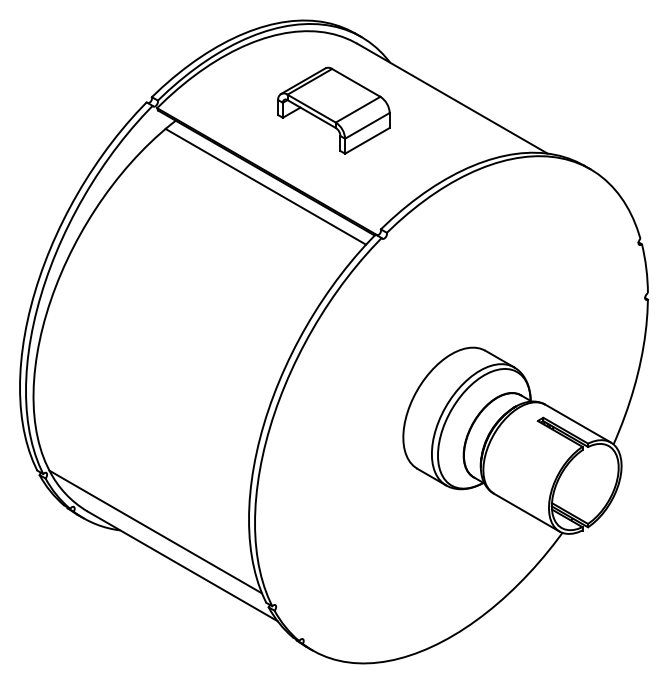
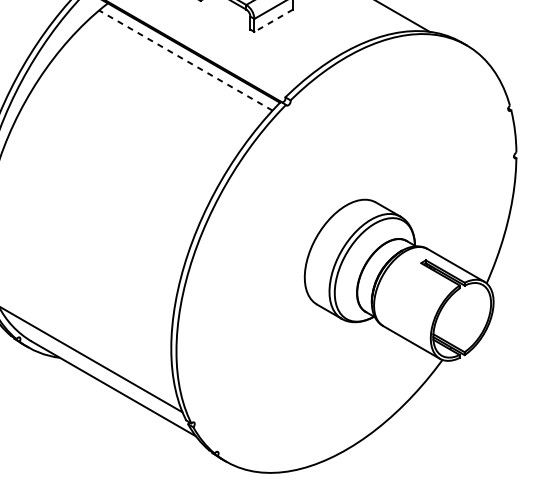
line: (367, 140) -> (273, 20), solid -> dashed
line: (265, 186) -> (185, 60), solid -> dashed

